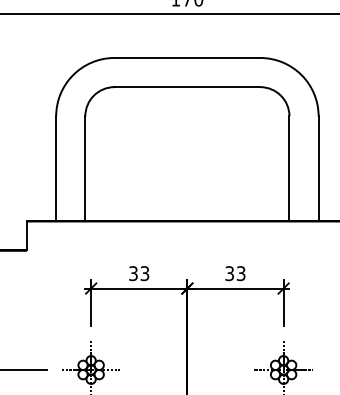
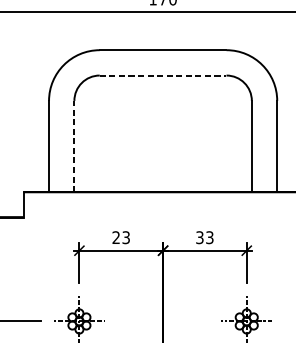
line: (187, 87) -> (163, 75), solid -> dashed
line: (85, 168) -> (74, 146), solid -> dashed
text: (133, 273) -> (116, 237), 33 -> 23

